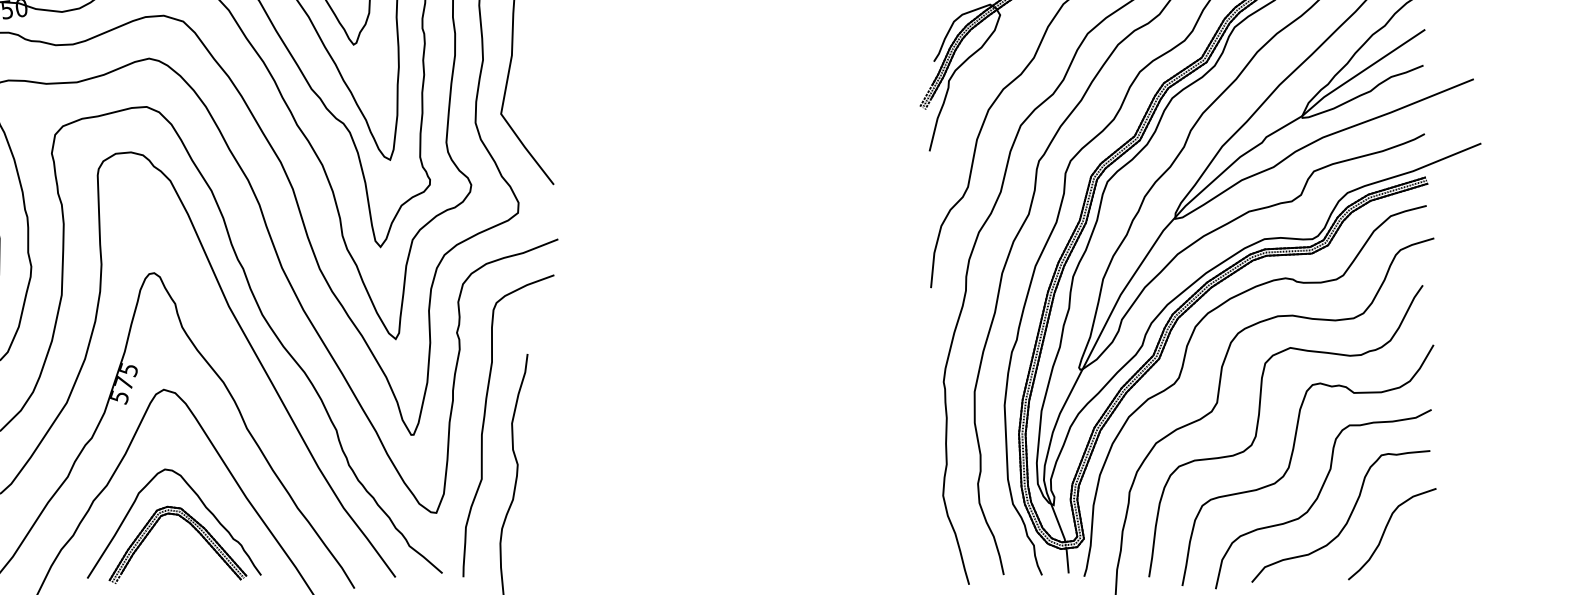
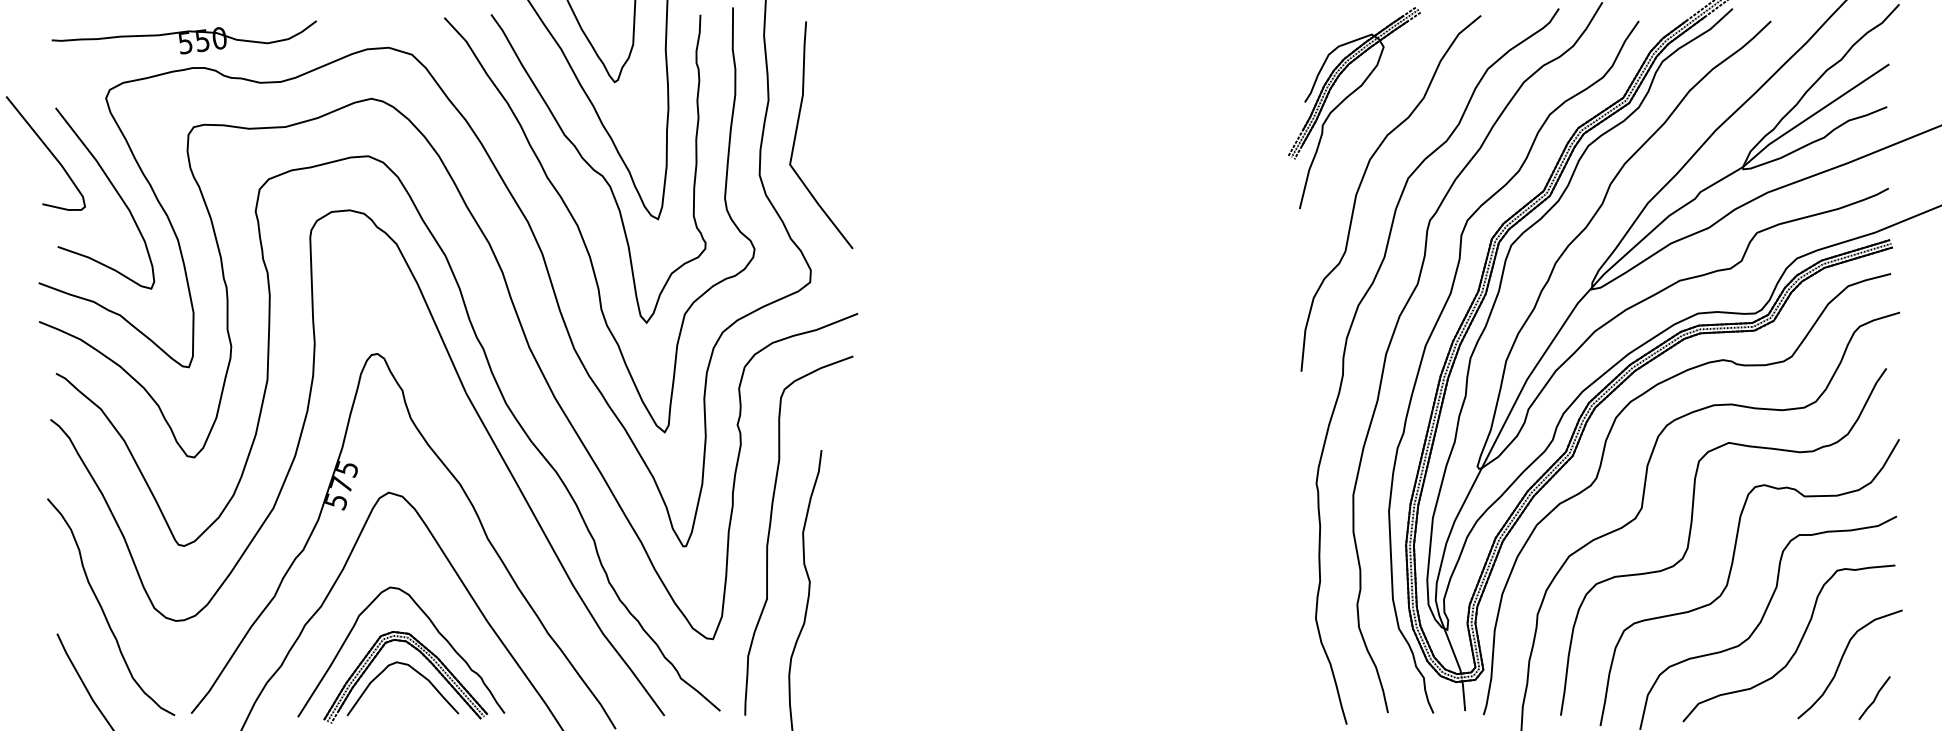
curve: (184, 539) -> (413, 670), added
line: (1412, 562) -> (1874, 698), added

